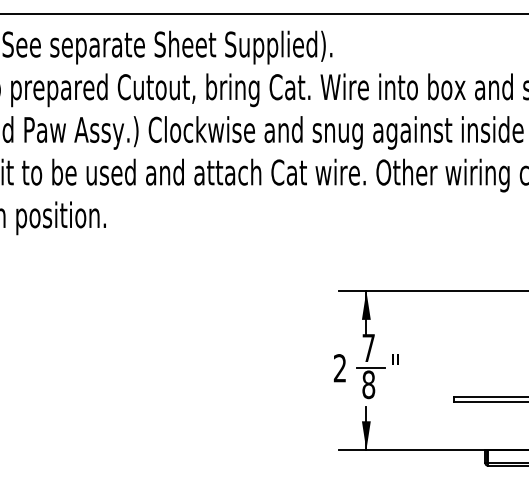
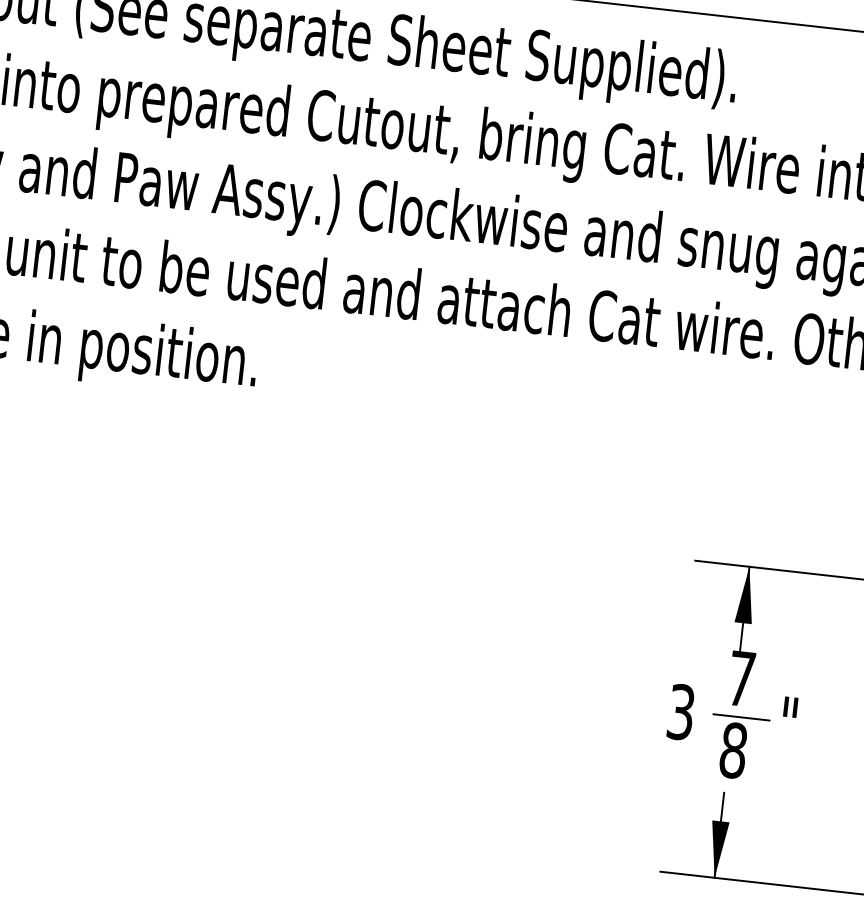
text: (340, 368) -> (681, 712), 2 -> 3

